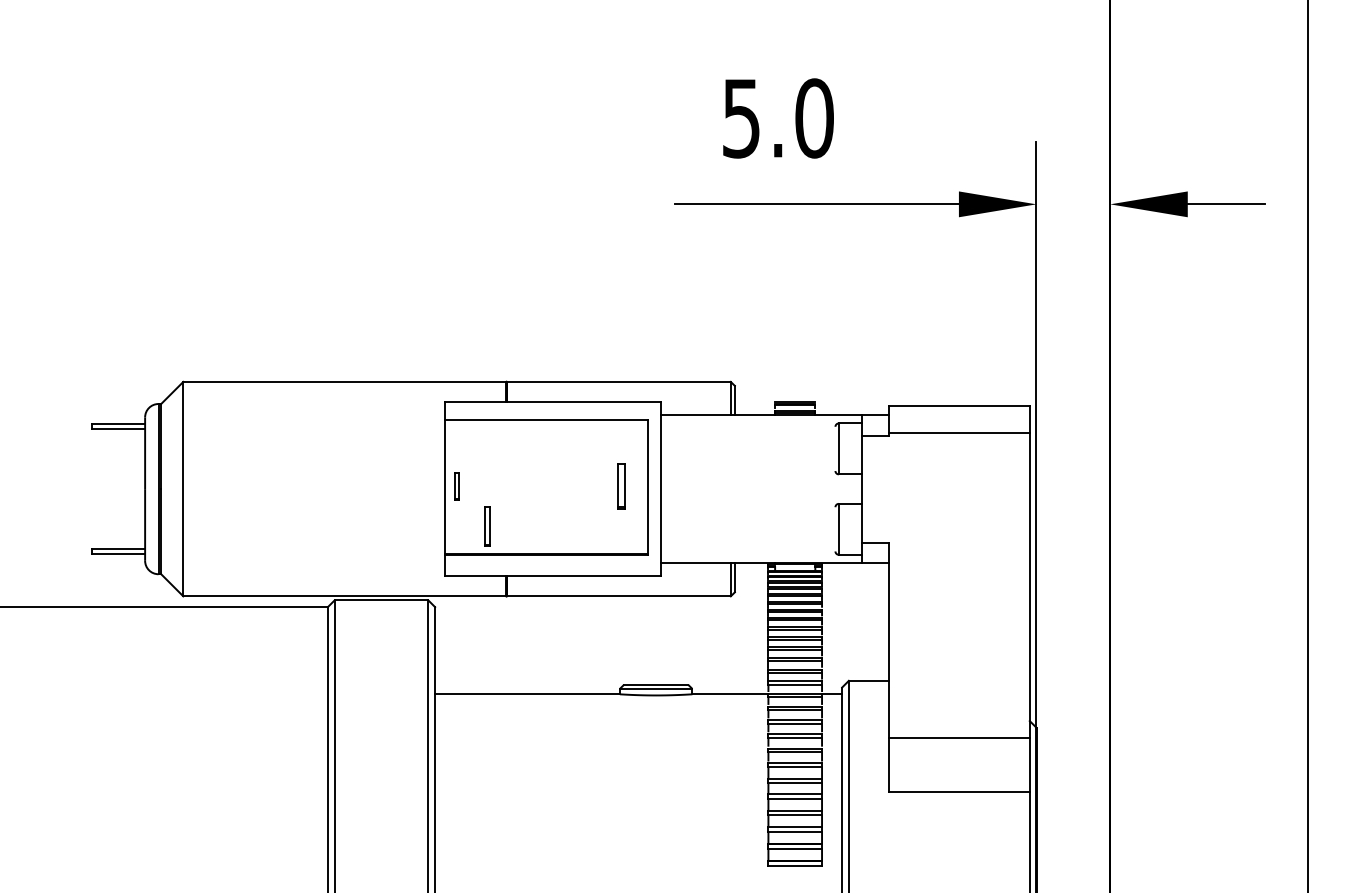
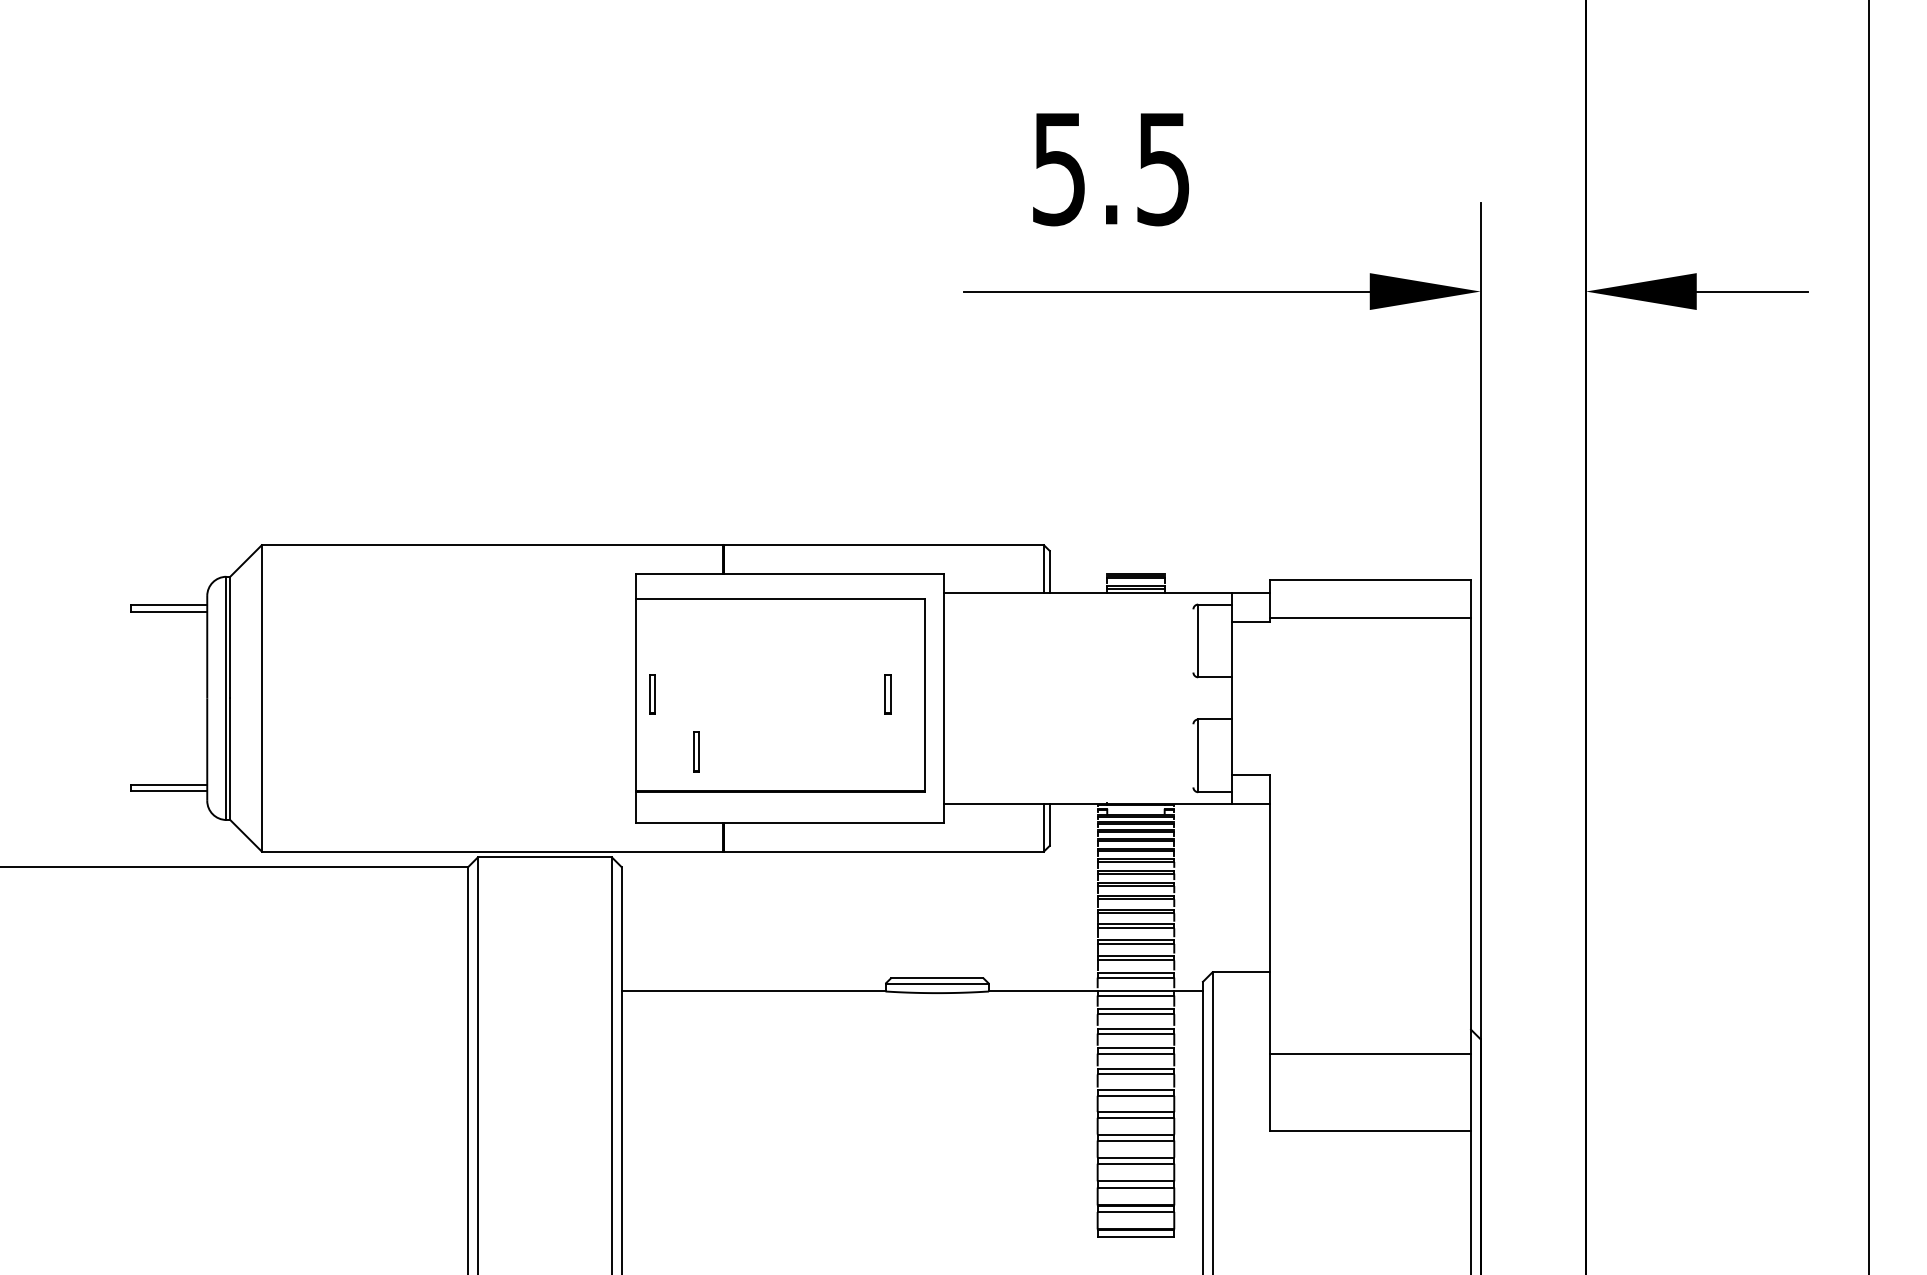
text: (814, 118) -> (1163, 168), 5.0 -> 5.5
part: (621, 486) -> (887, 694), size x0.62
part: (487, 526) -> (696, 751), size x0.71

